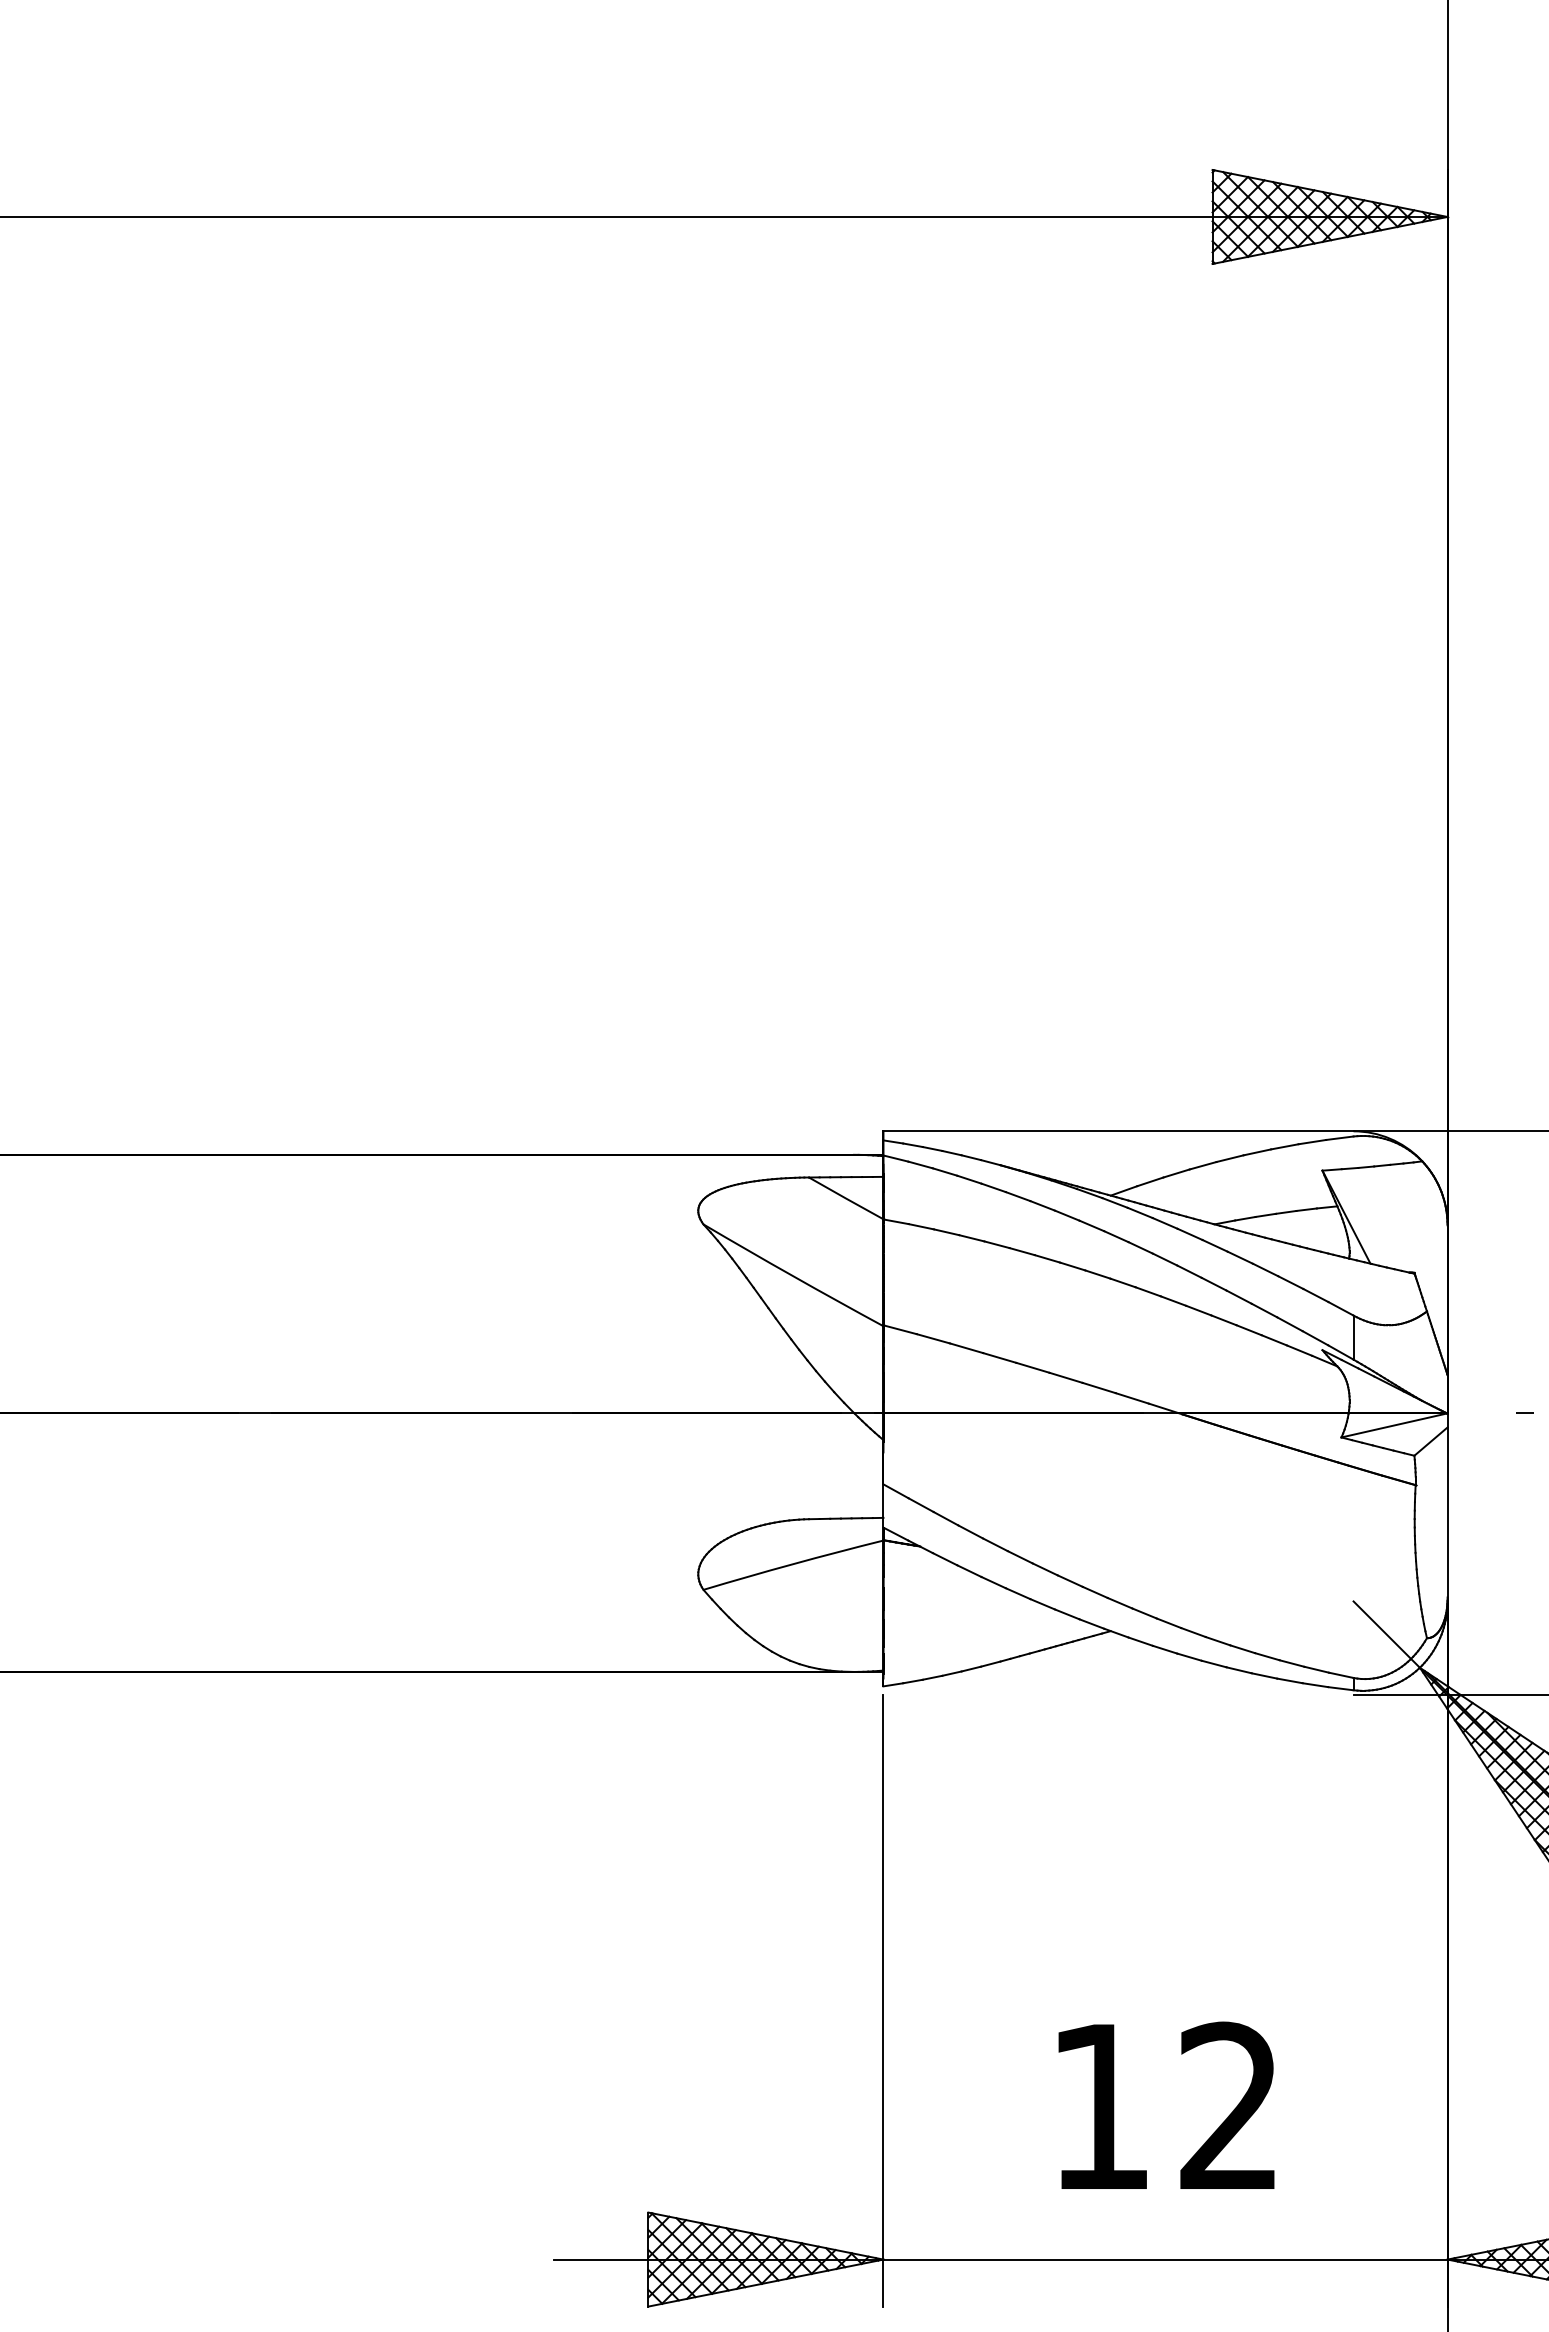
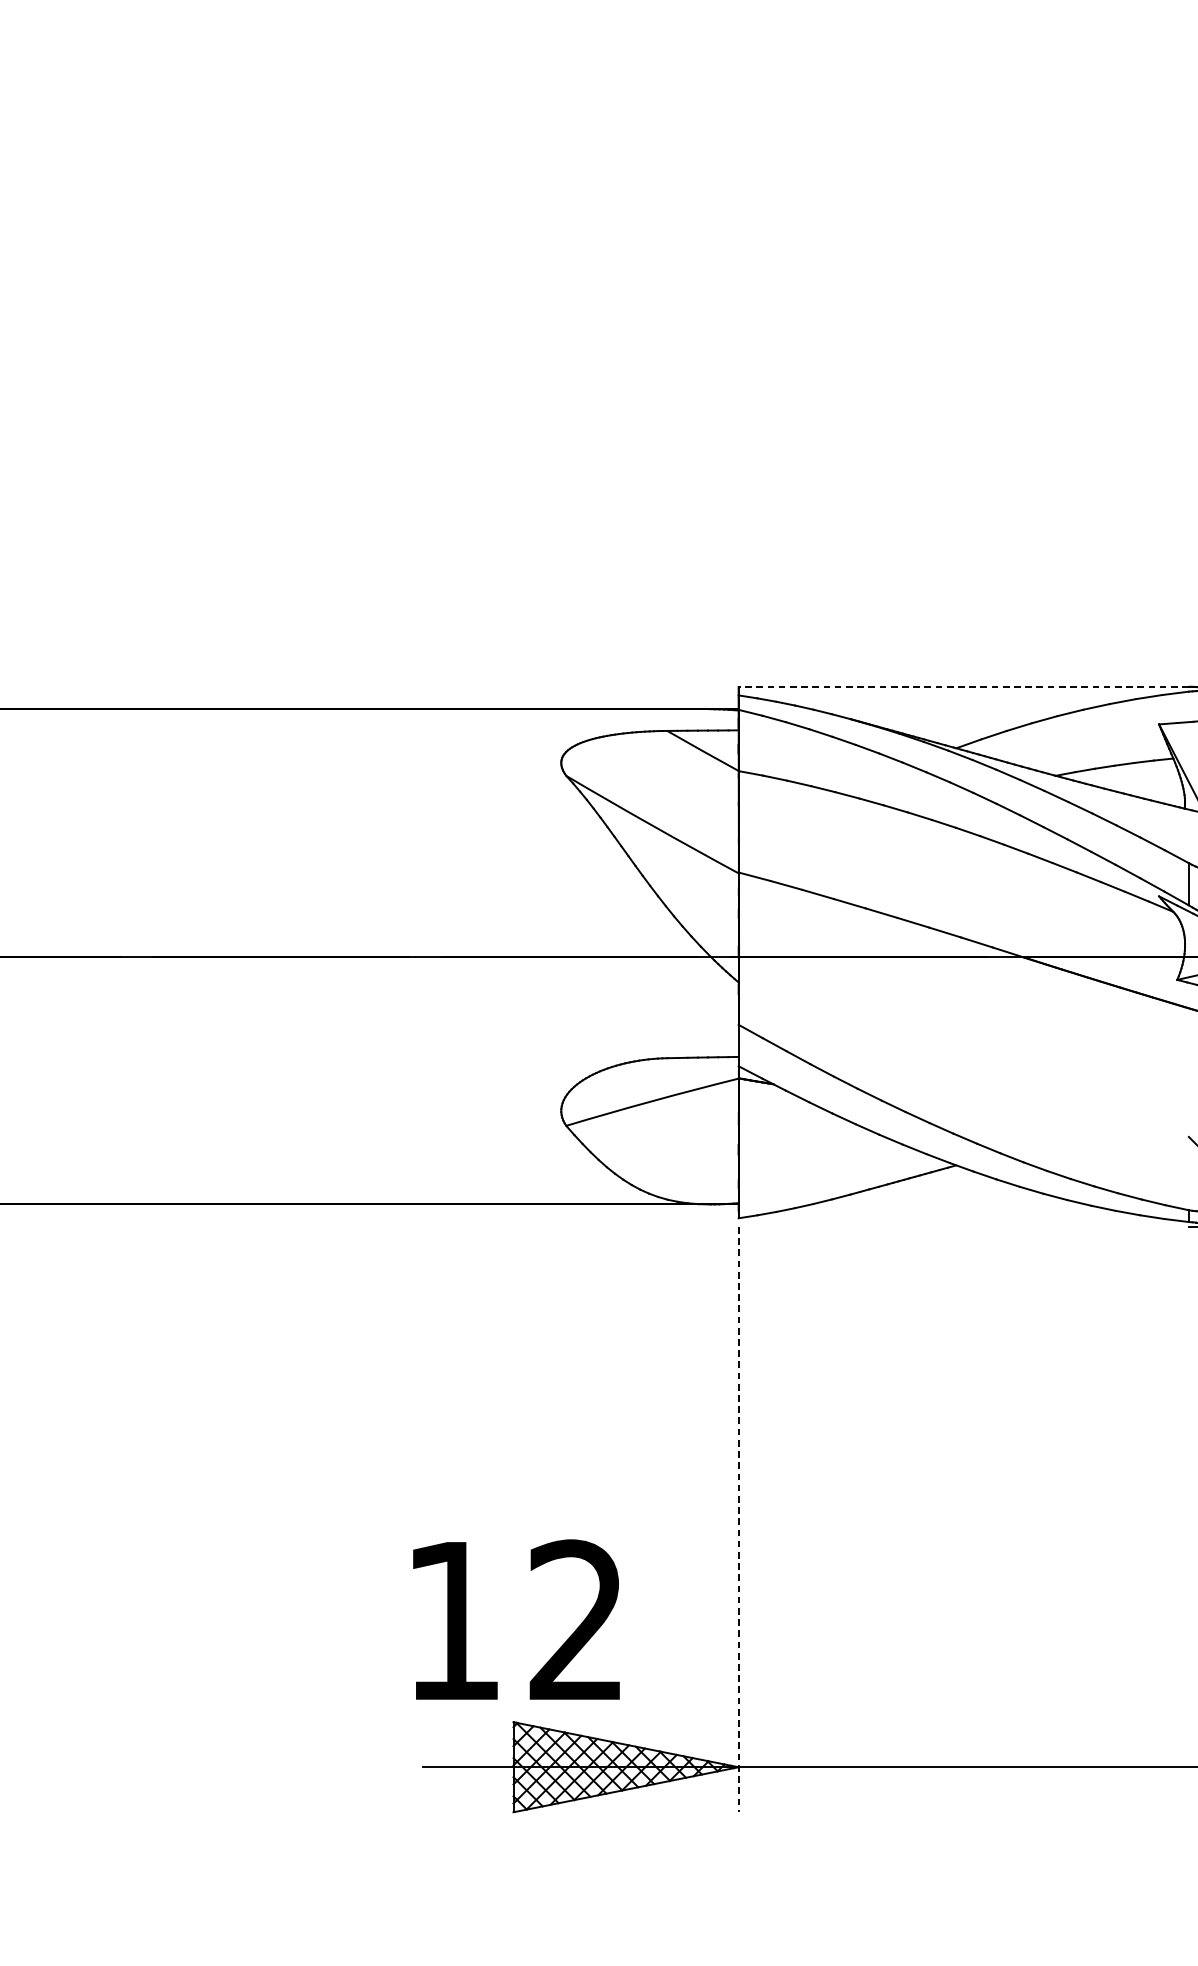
line: (1118, 1131) -> (963, 686), solid -> dashed
line: (883, 2001) -> (738, 1520), solid -> dashed
text: (1166, 2104) -> (516, 1618), moved

